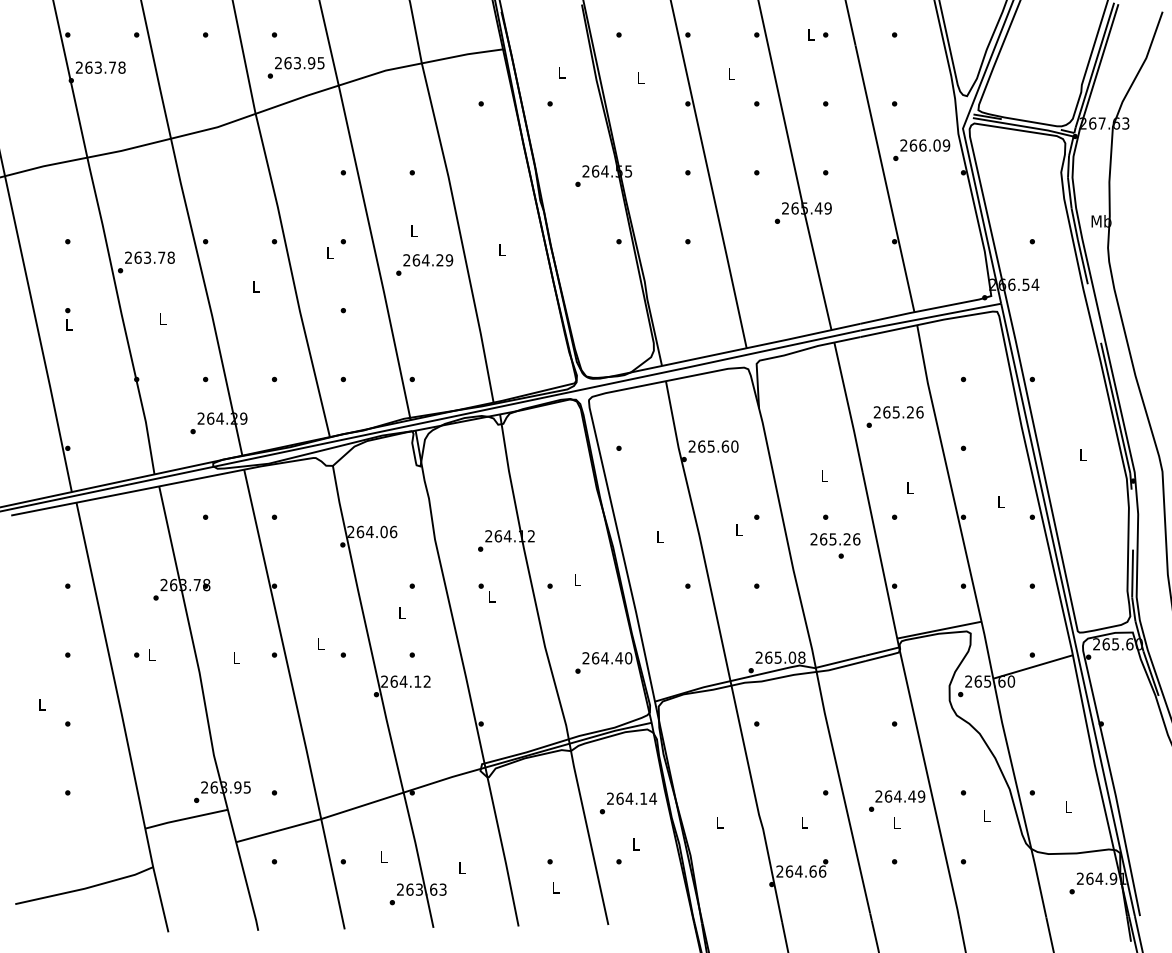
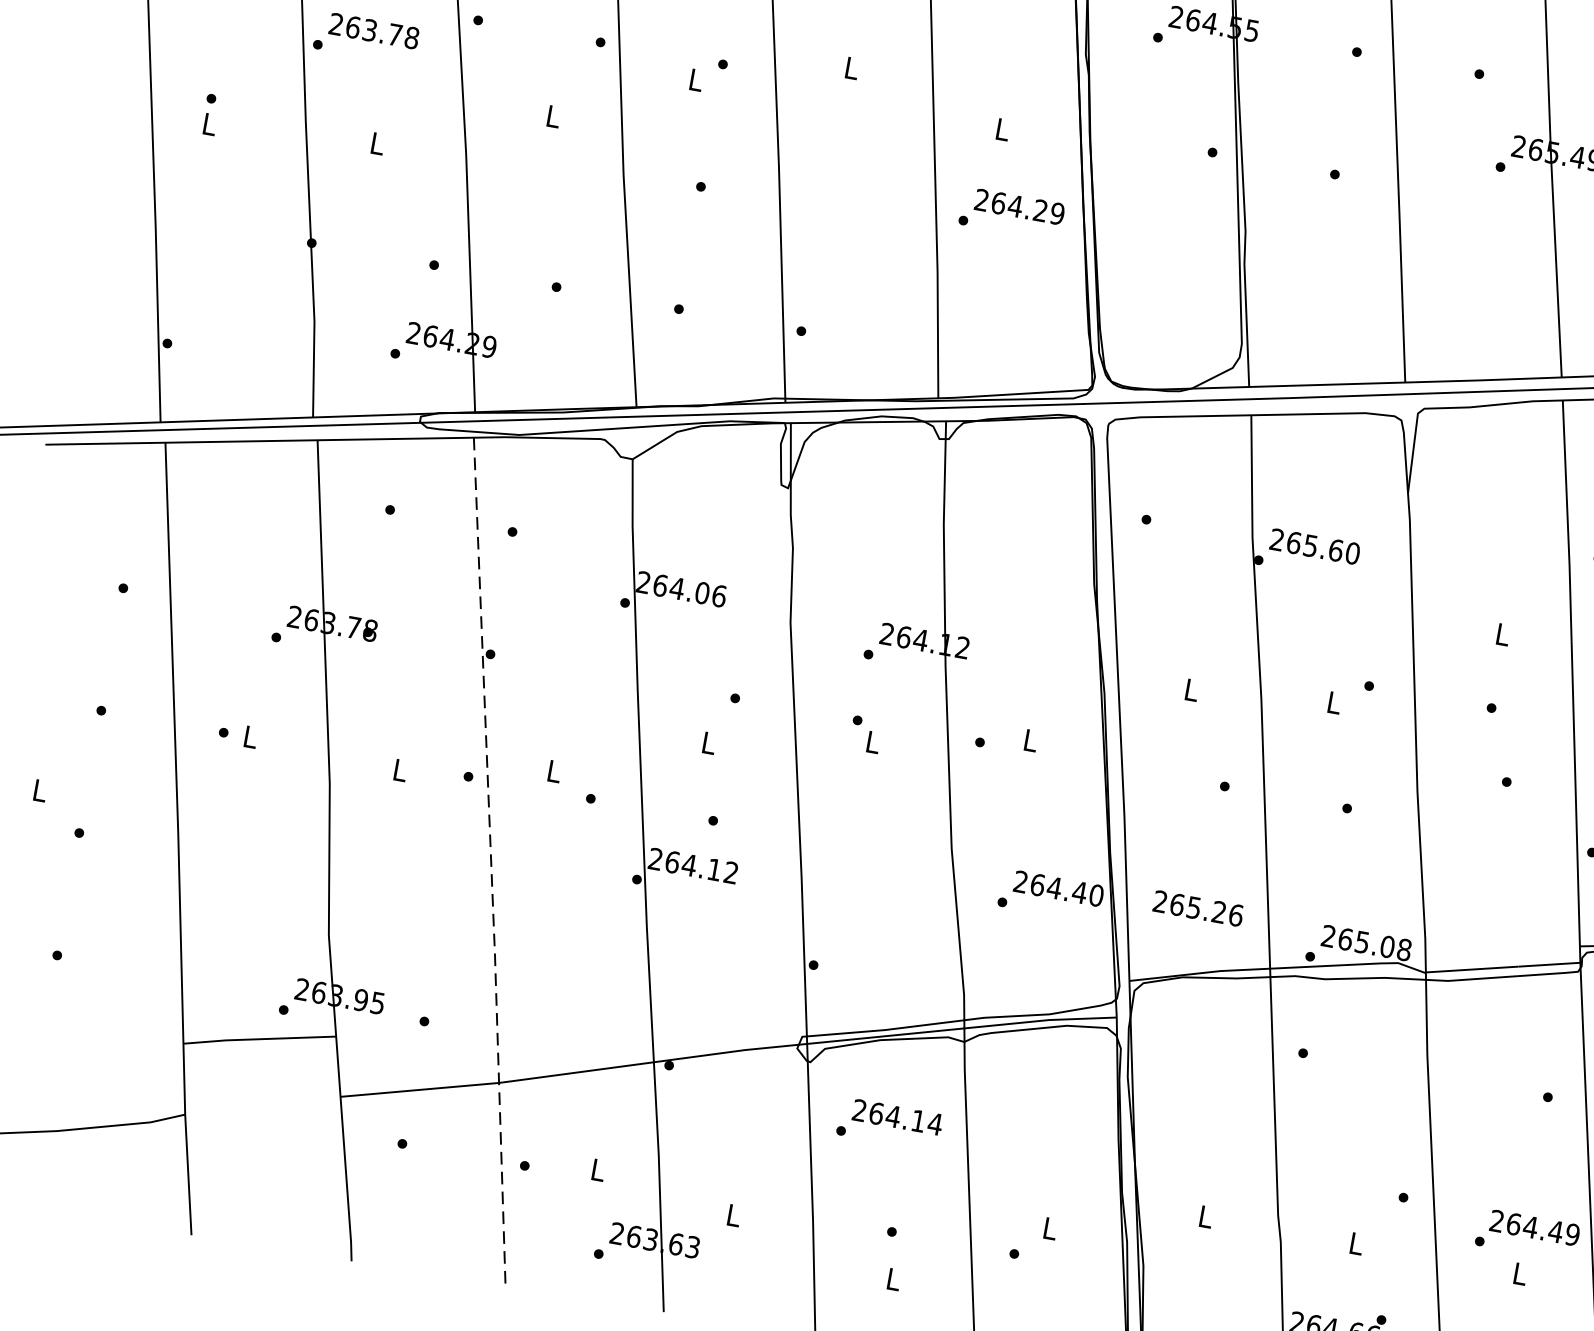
text: (424, 264) -> (1011, 213), moved
text: (835, 539) -> (1198, 908), moved
line: (295, 700) -> (491, 864), solid -> dashed
text: (627, 803) -> (888, 1124), moved

